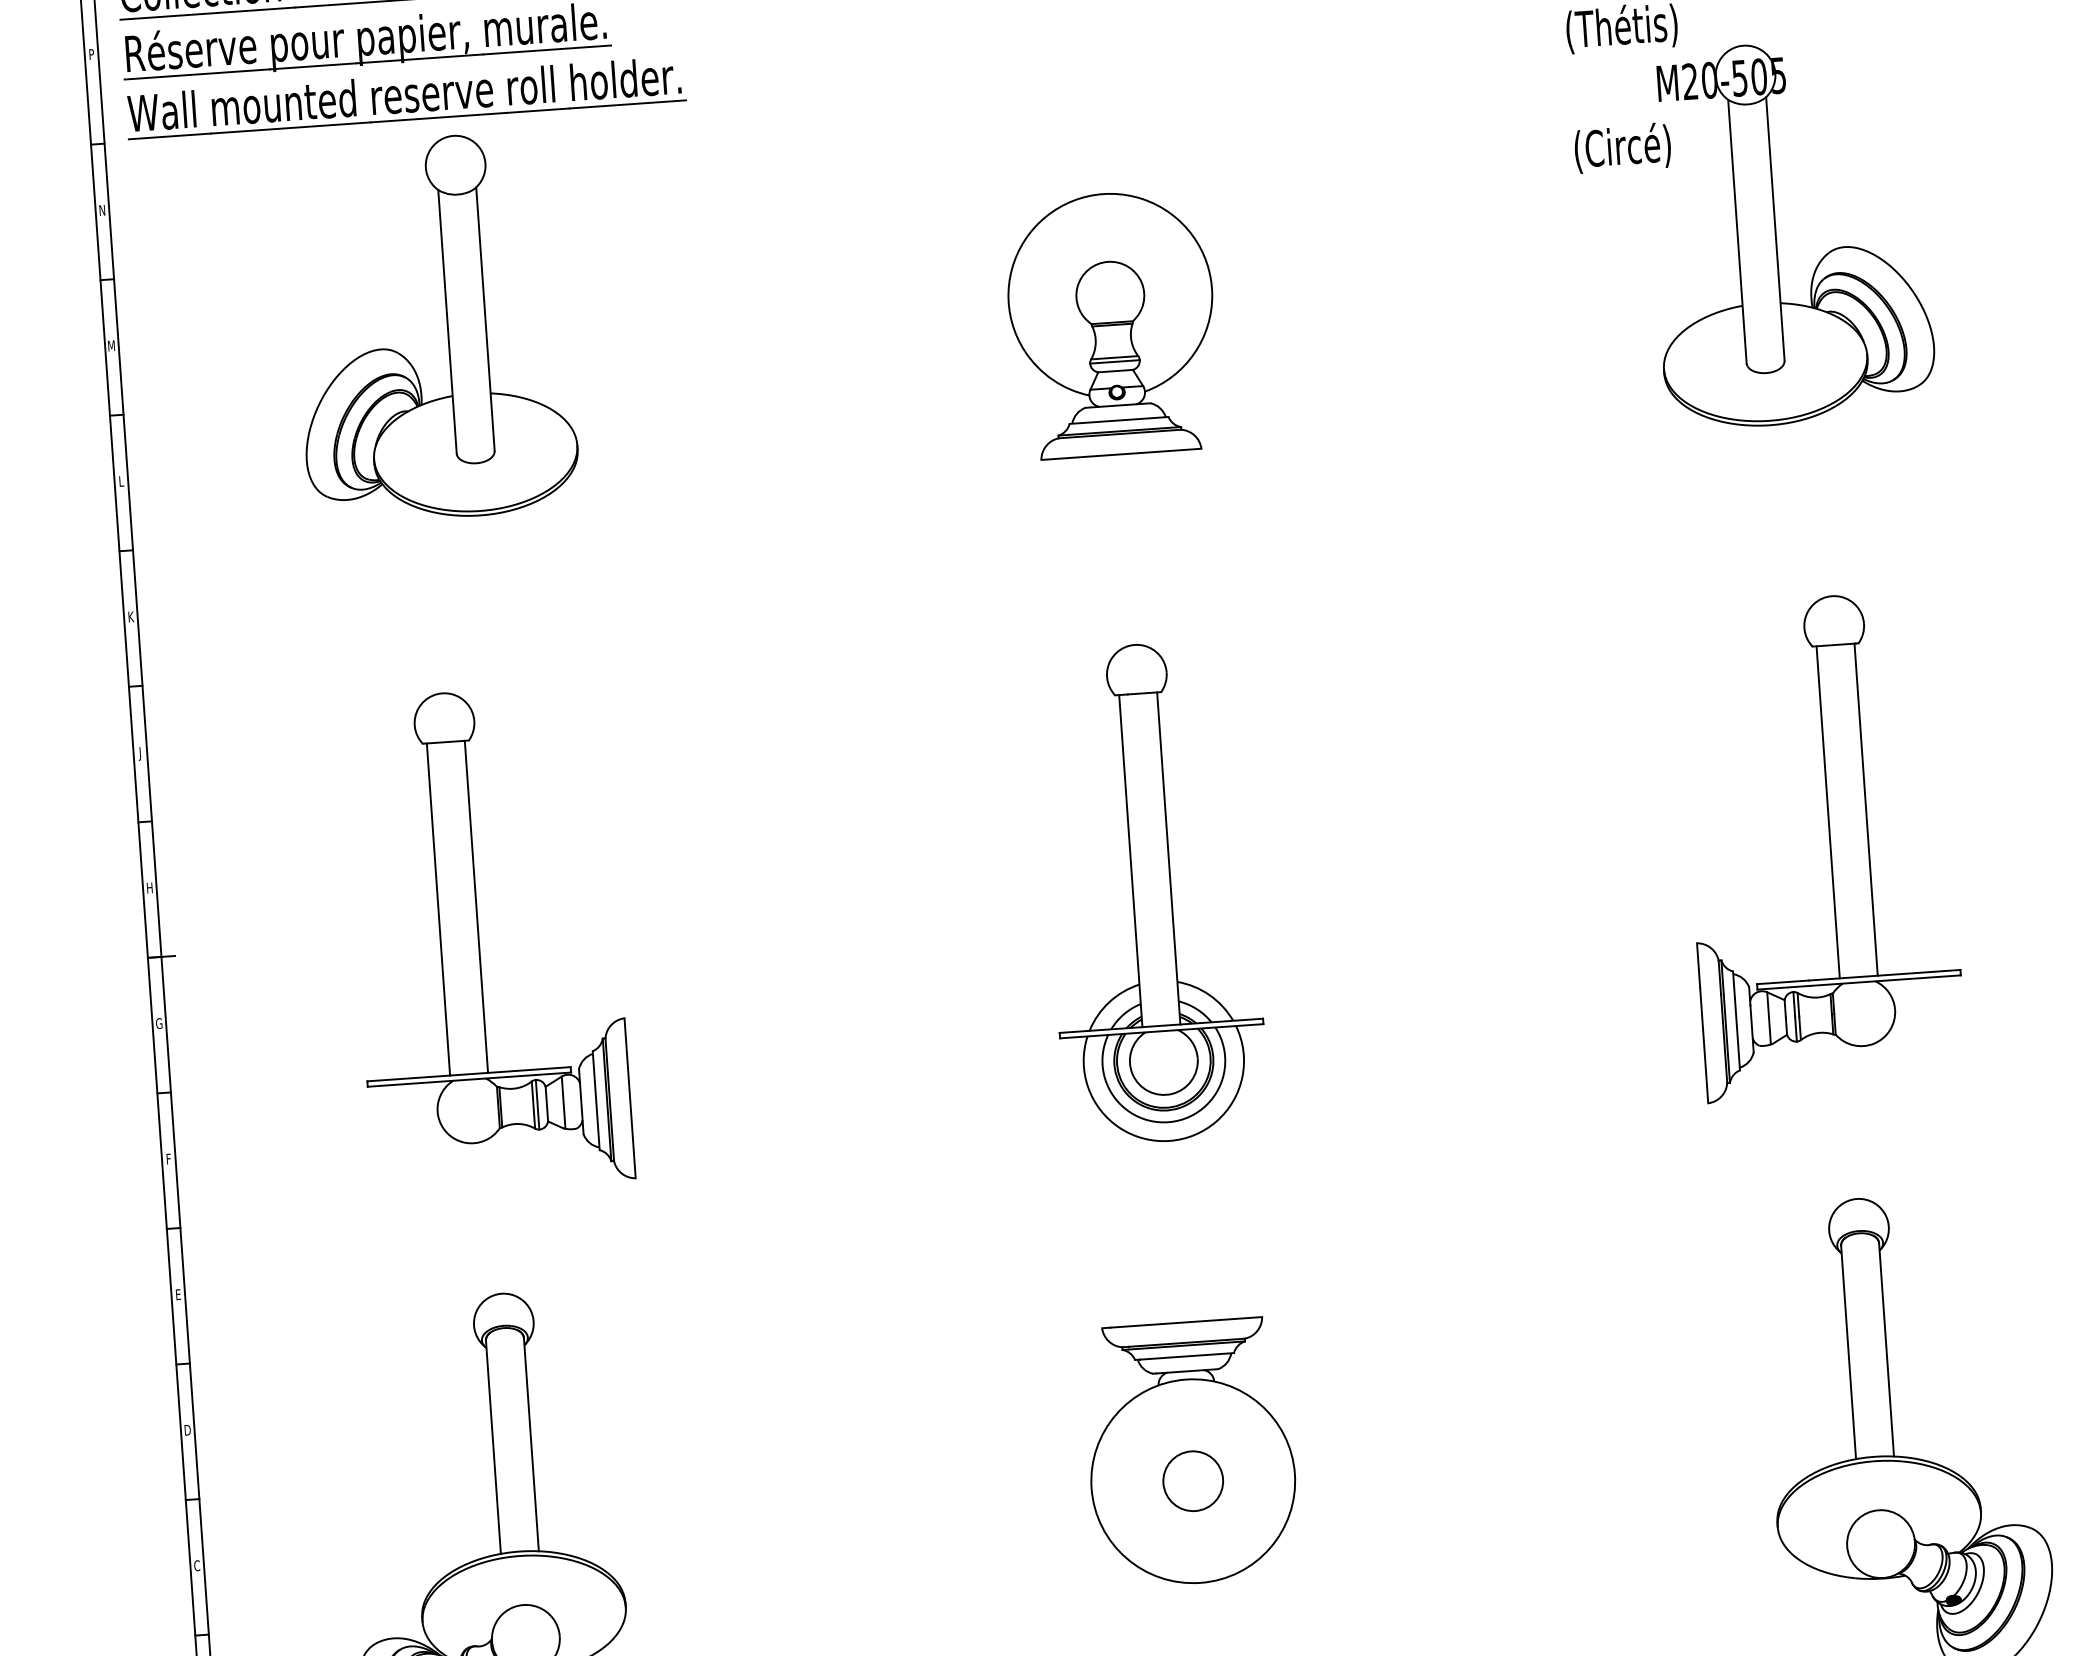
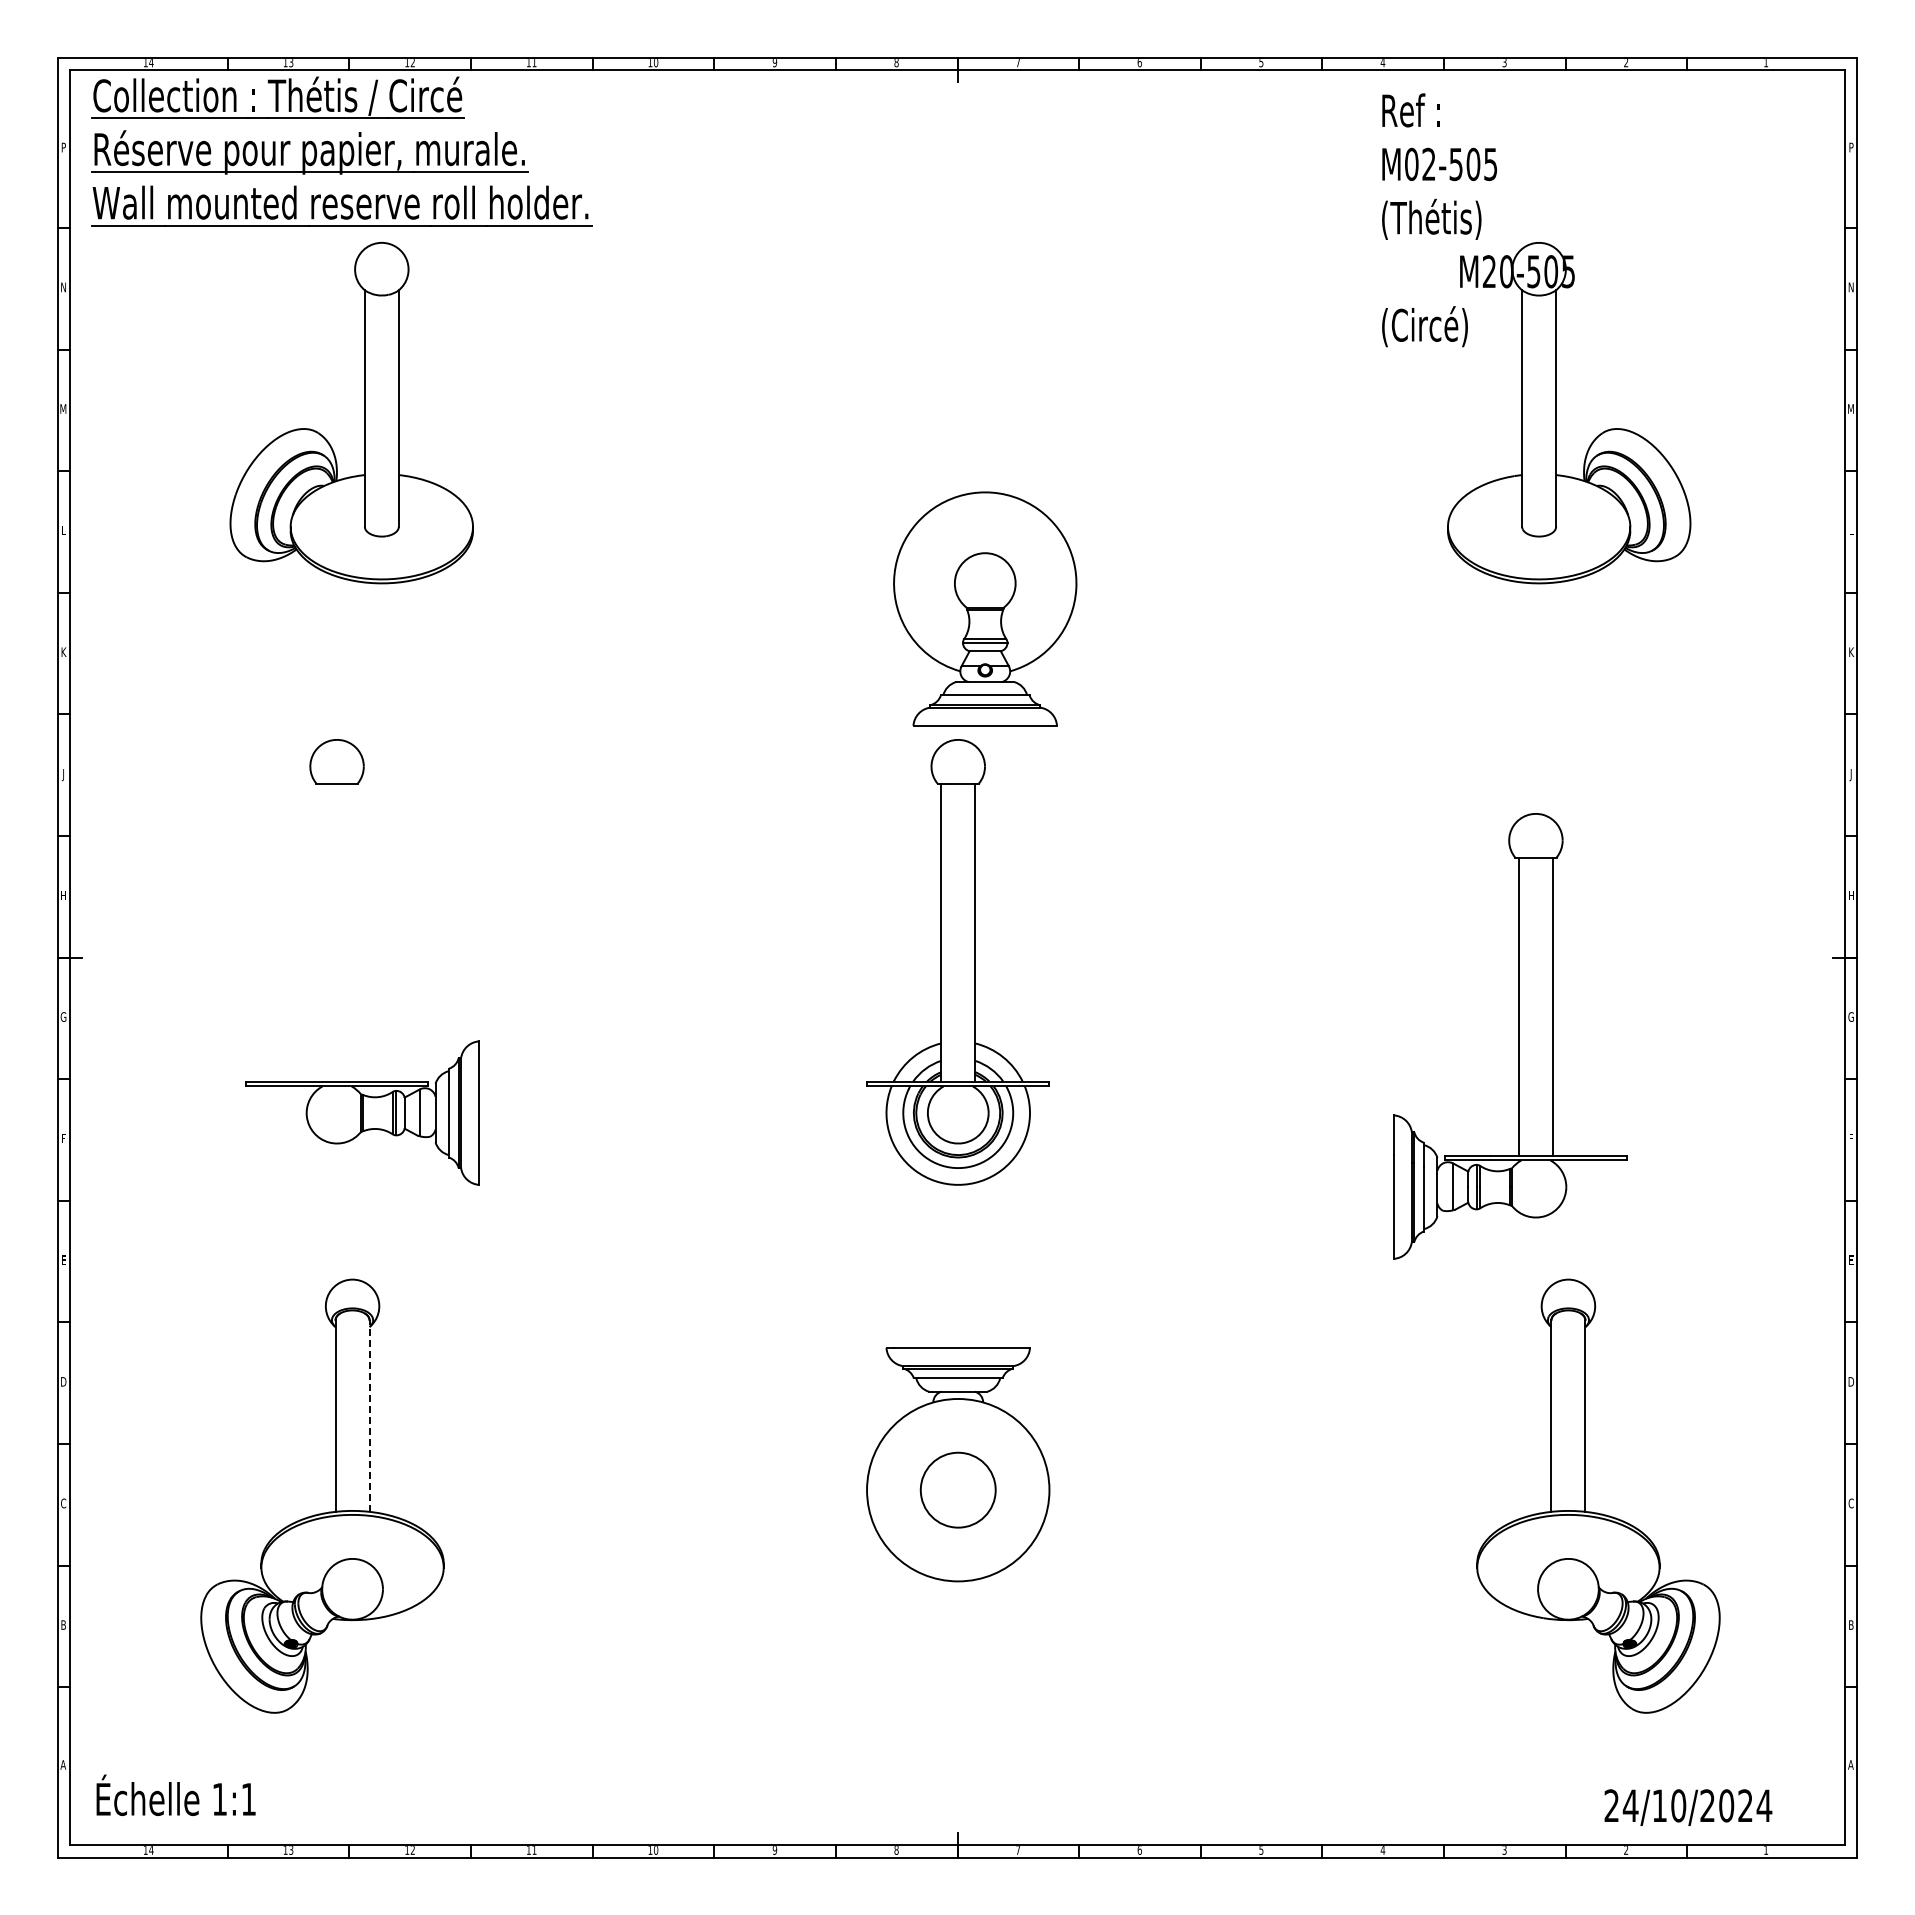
part: (1112, 323) -> (985, 608), moved
part: (1830, 845) -> (1518, 1036), moved
line: (476, 906) -> (354, 932), removed
line: (438, 909) -> (320, 932), removed
line: (531, 1444) -> (369, 1416), solid -> dashed
circle: (1193, 1480) -> (958, 1489), size x1.4

